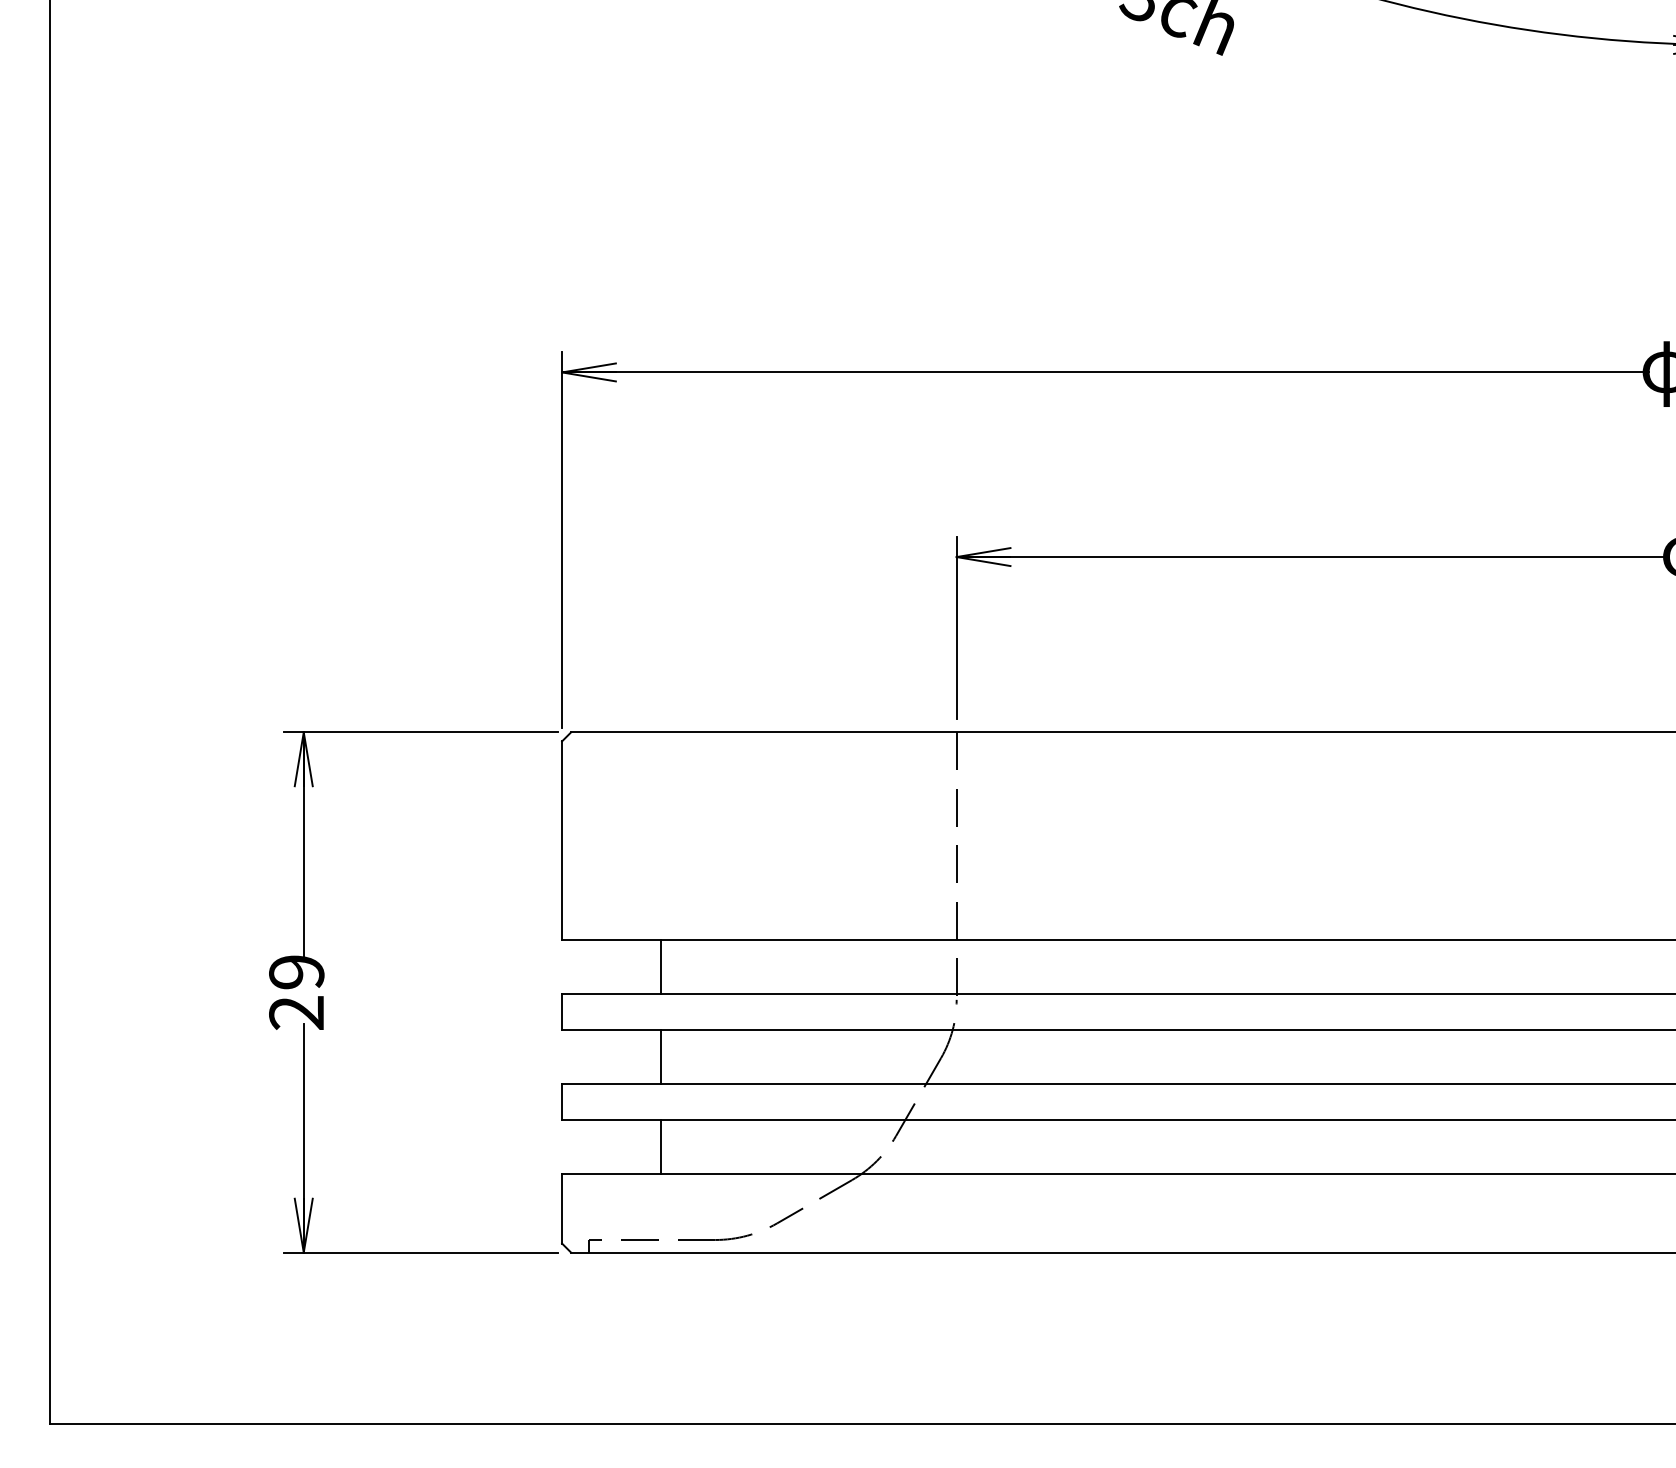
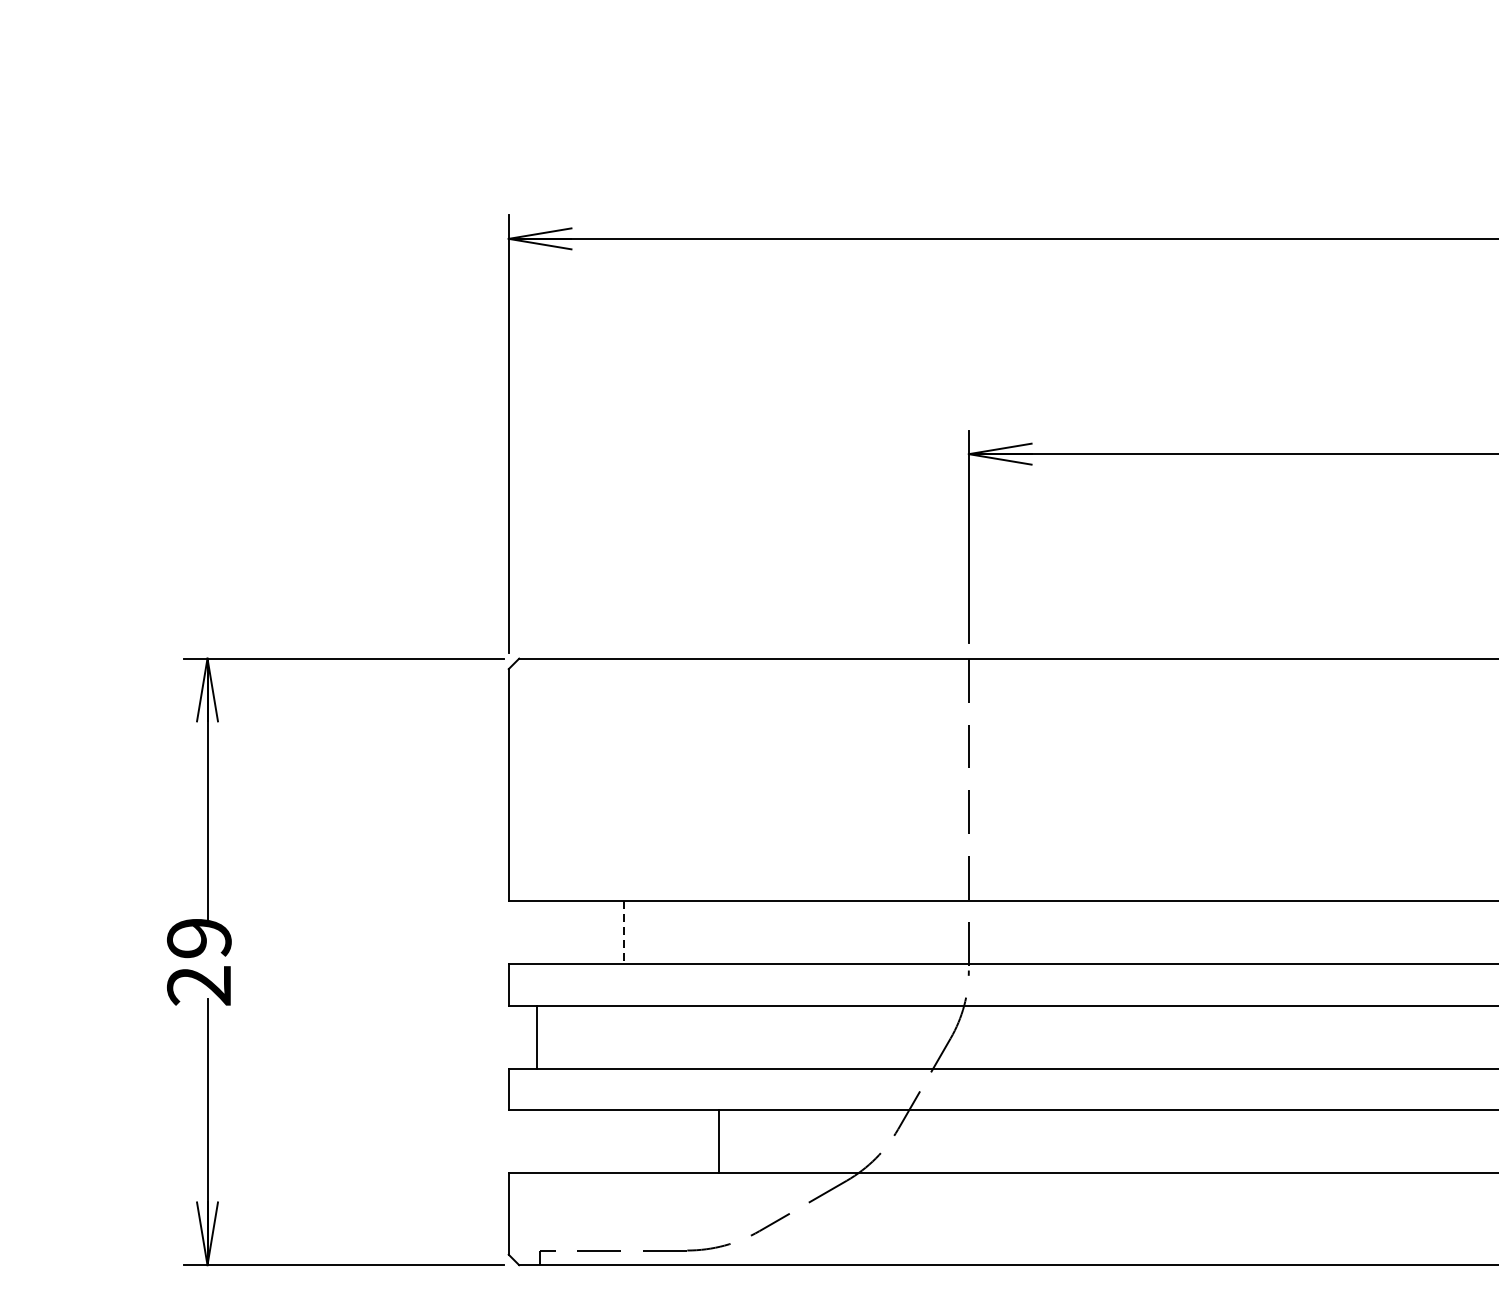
line: (660, 967) -> (623, 932), solid -> dashed
line: (660, 1056) -> (537, 1036), moved
line: (660, 1146) -> (719, 1141), moved

